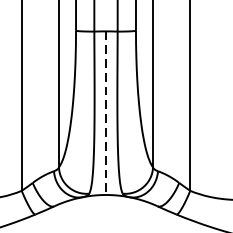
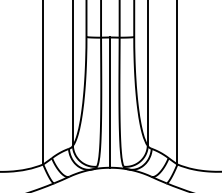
line: (106, 114) -> (110, 103), dashed -> solid

